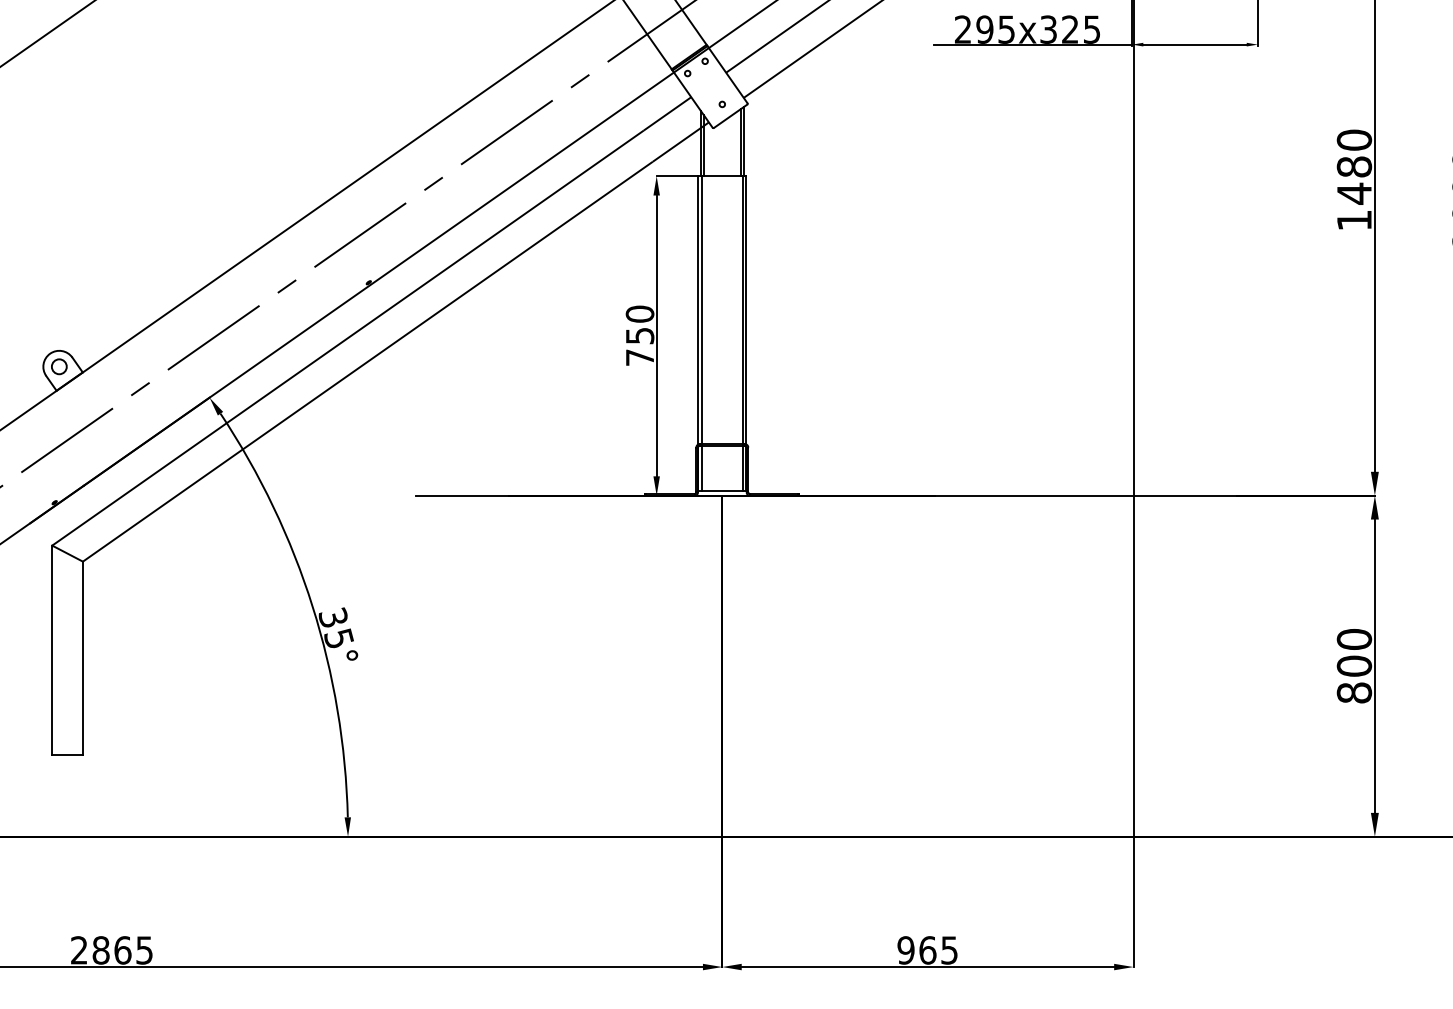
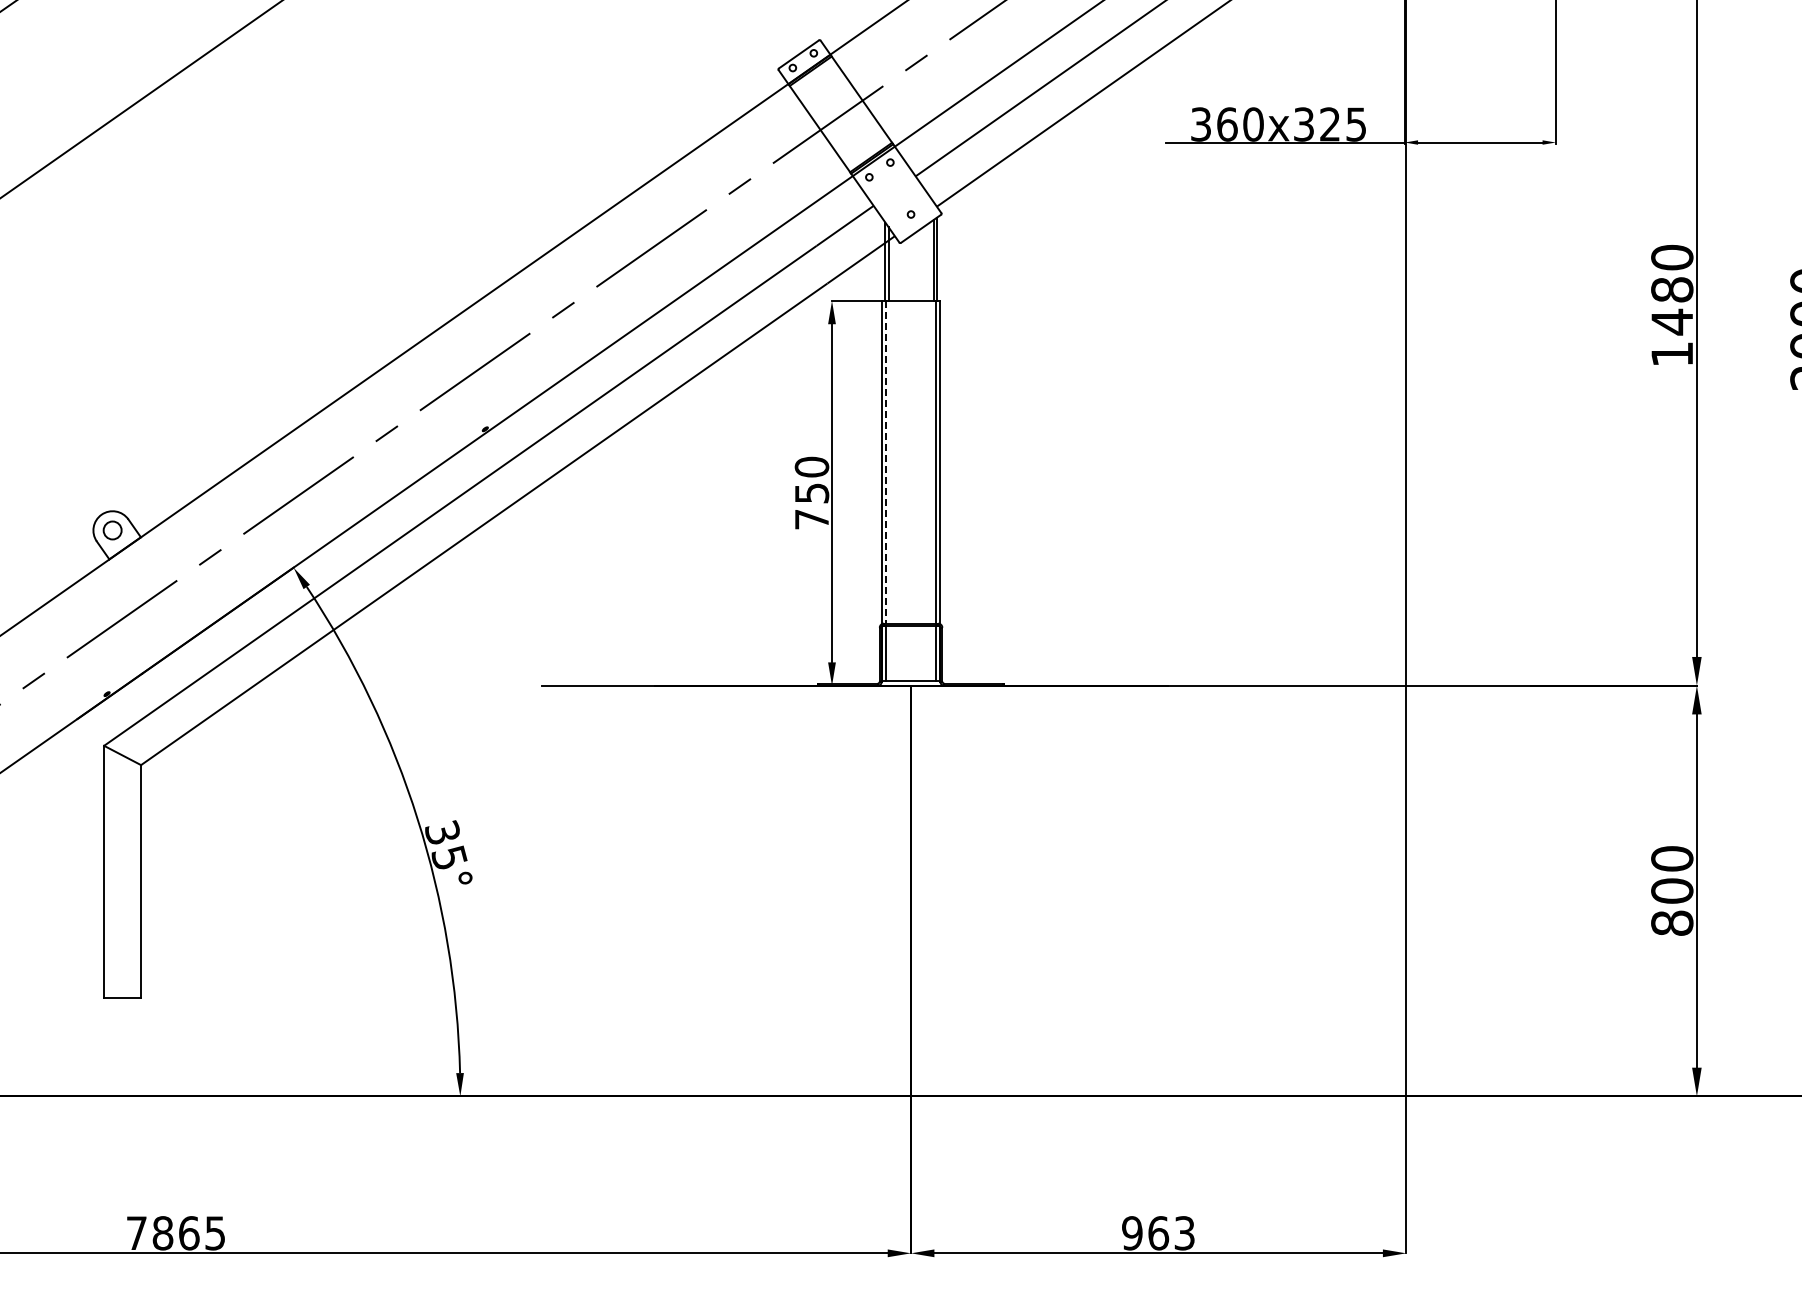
text: (985, 29) -> (1227, 124), 295x325 -> 360x325
line: (701, 310) -> (886, 462), solid -> dashed
text: (79, 949) -> (136, 1232), 2865 -> 7865
text: (949, 950) -> (1184, 1233), 965 -> 963

